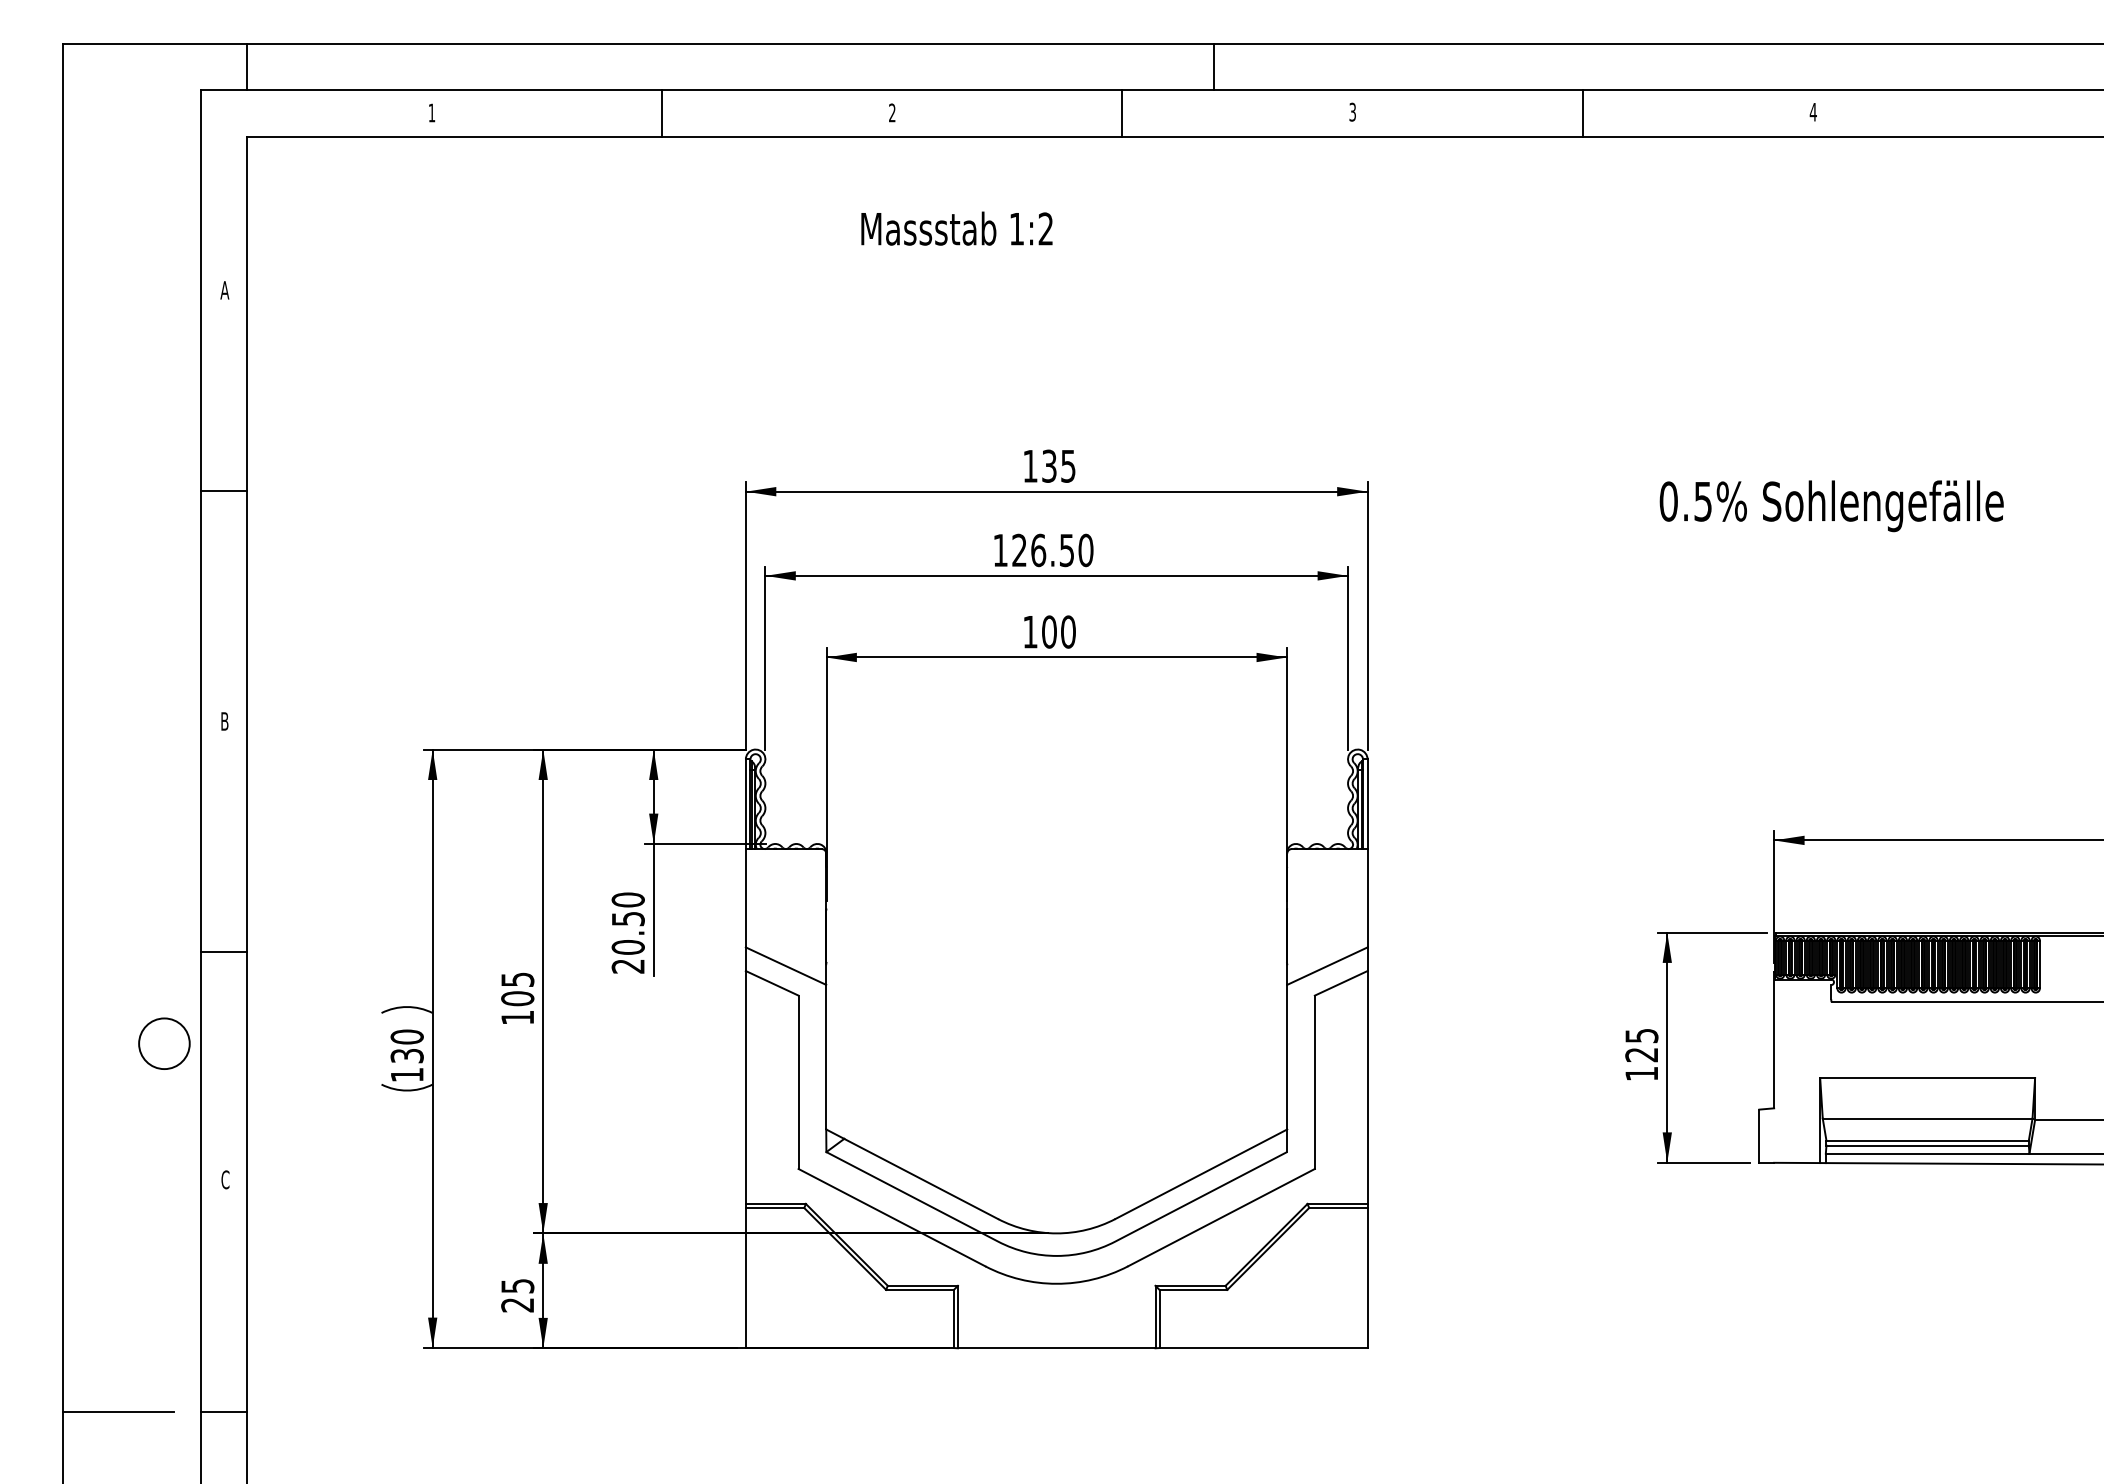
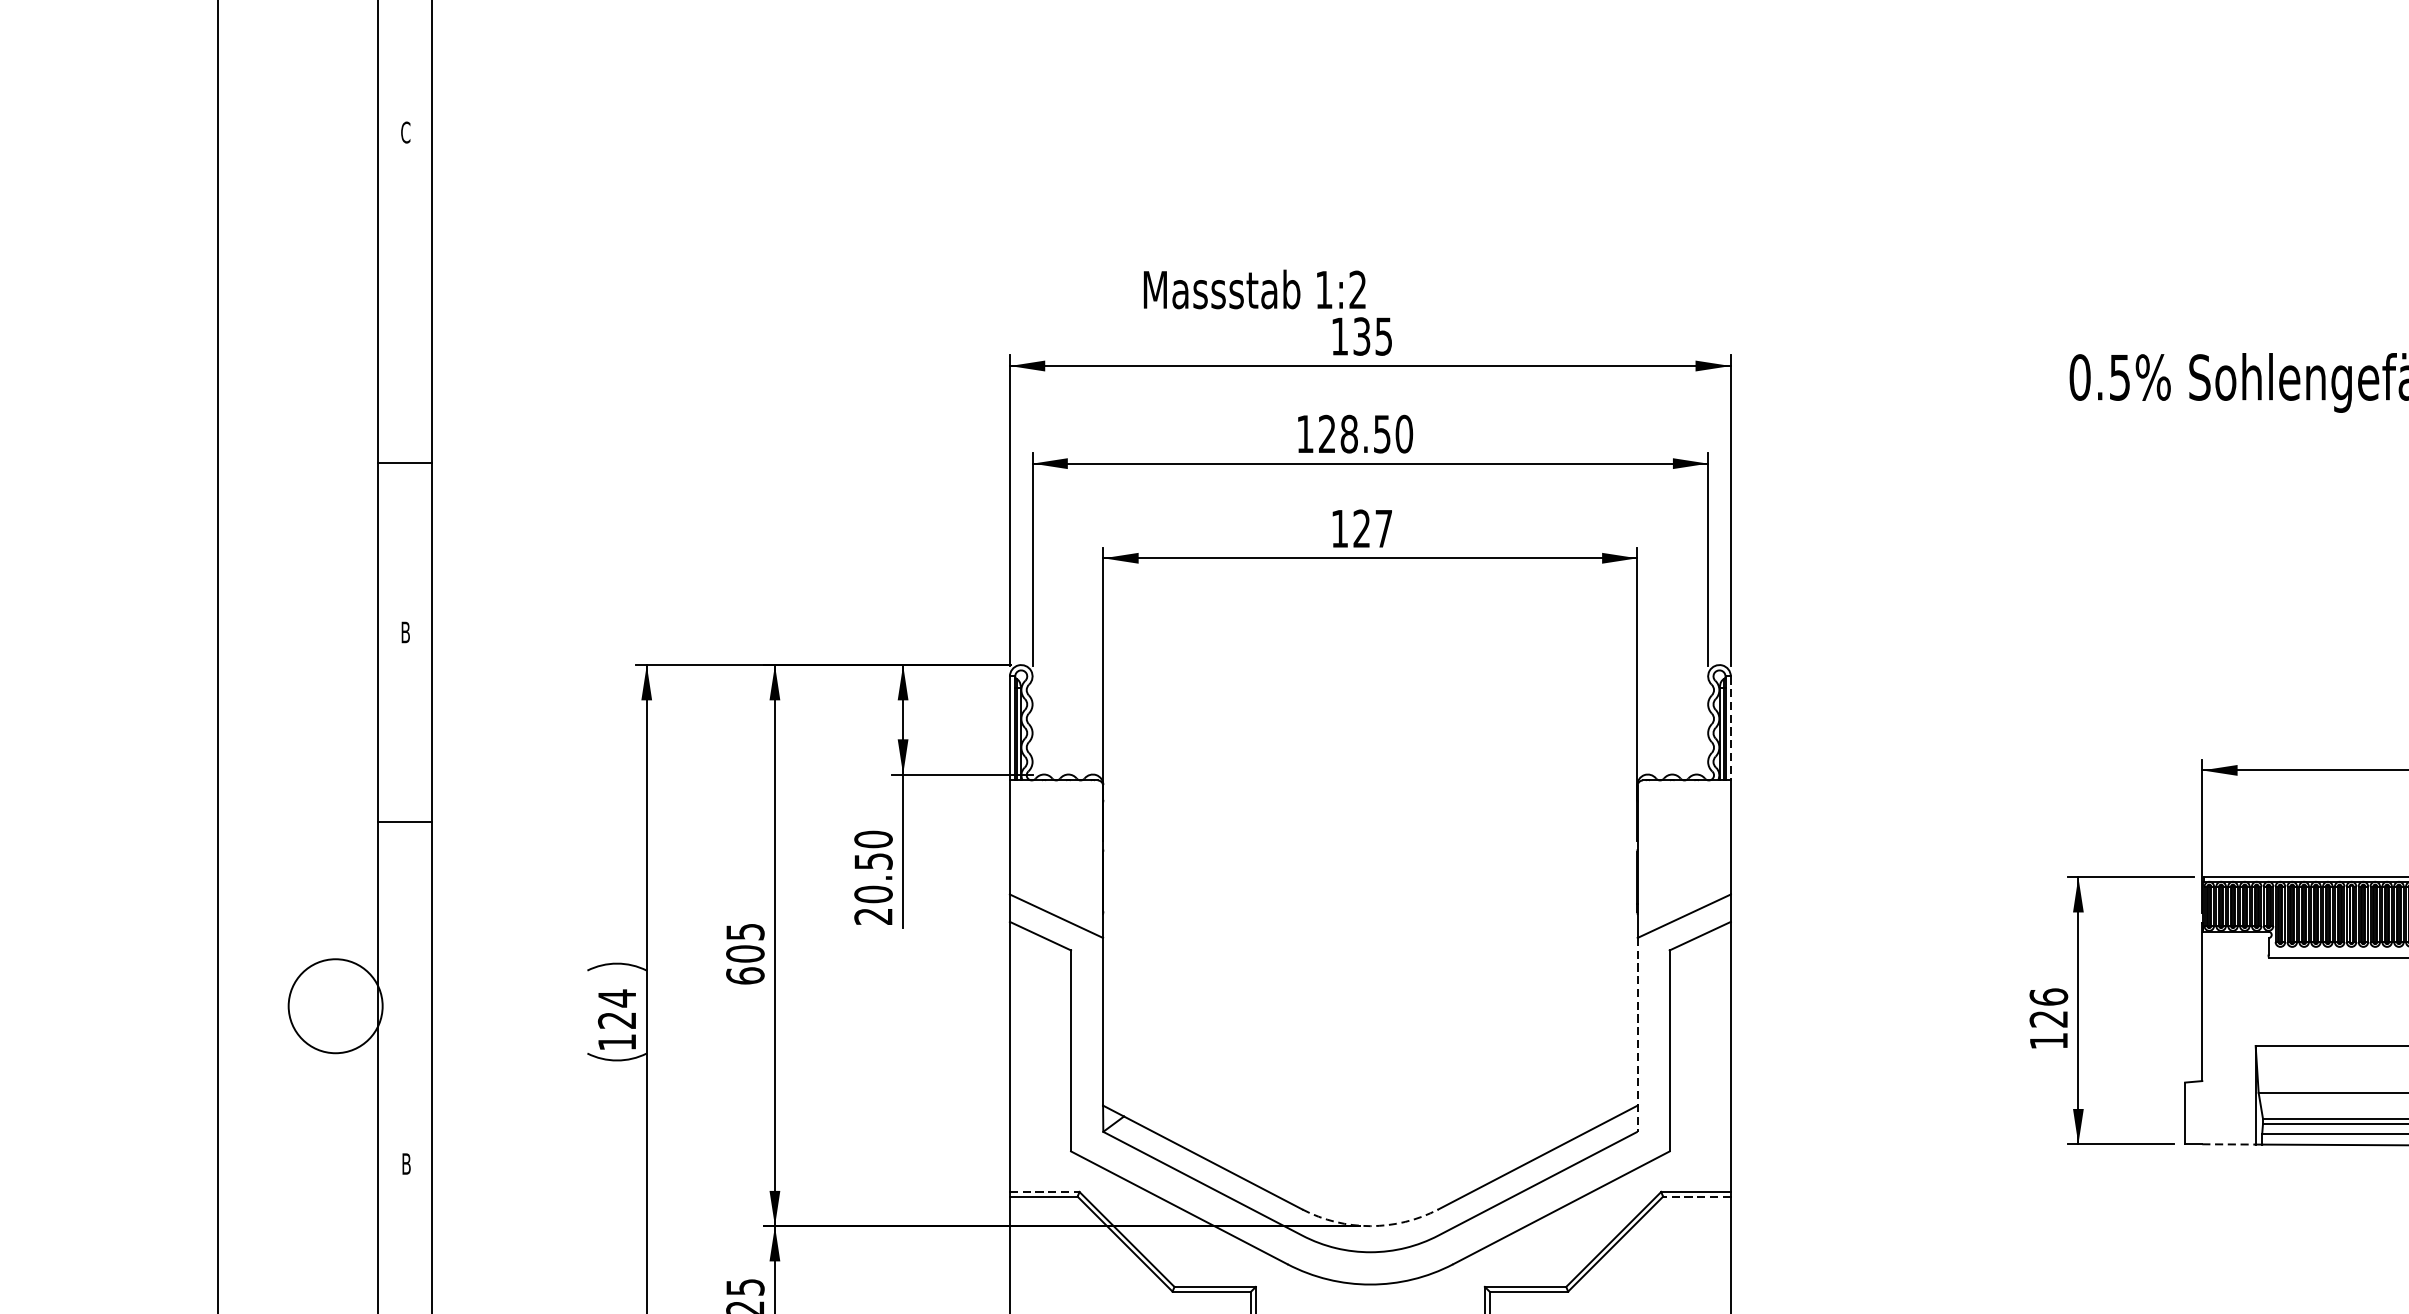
text: (956, 228) -> (1254, 289), moved
text: (224, 289) -> (405, 131), A -> C
line: (224, 491) -> (405, 463), moved
text: (1038, 549) -> (1349, 433), 126.50 -> 128.50
text: (1058, 631) -> (1372, 528), 100 -> 127
line: (1367, 804) -> (1730, 728), solid -> dashed
line: (224, 951) -> (405, 821), moved
text: (517, 1017) -> (745, 975), 105 -> 605
text: (1641, 1035) -> (2048, 996), 125 -> 126
circle: (164, 1043) -> (335, 1005), size x1.6
text: (406, 1046) -> (616, 1009), 130 -> 124
line: (1287, 1068) -> (1637, 1034), solid -> dashed
line: (1797, 1162) -> (2229, 1143), solid -> dashed
text: (225, 1179) -> (406, 1163), C -> B
line: (776, 1203) -> (1045, 1191), solid -> dashed
line: (1337, 1208) -> (1695, 1197), solid -> dashed
arc: (1056, 1233) -> (1370, 1226), solid -> dashed

